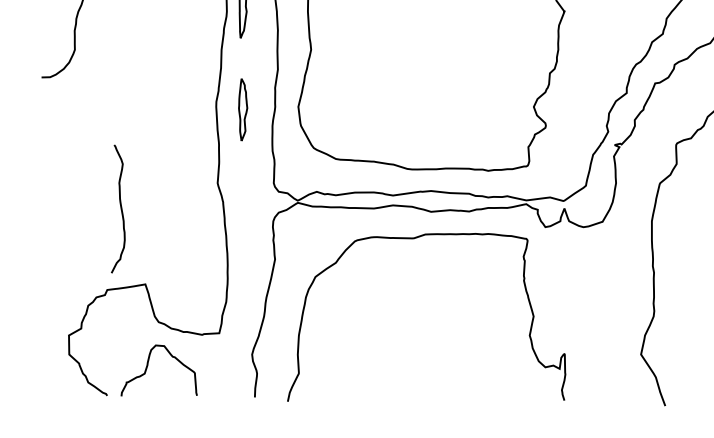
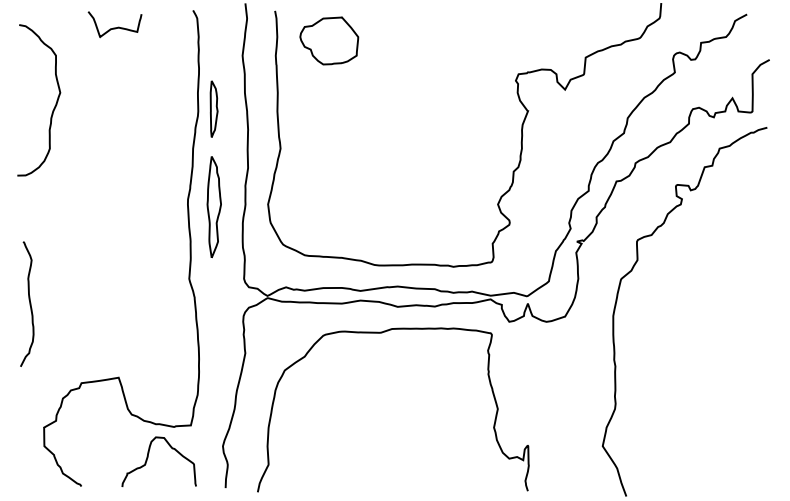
part: (242, 110) -> (213, 207), size x1.67
curve: (120, 208) -> (29, 303), moved
curve: (148, 367) -> (148, 458), moved

